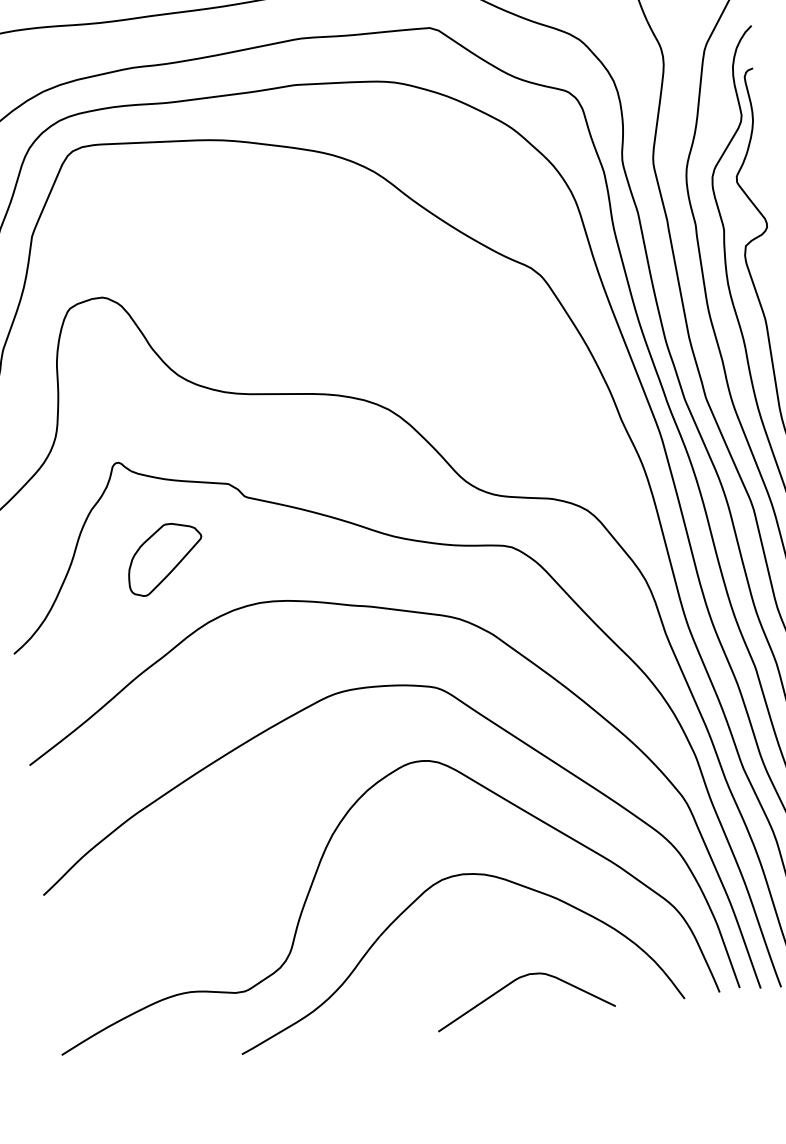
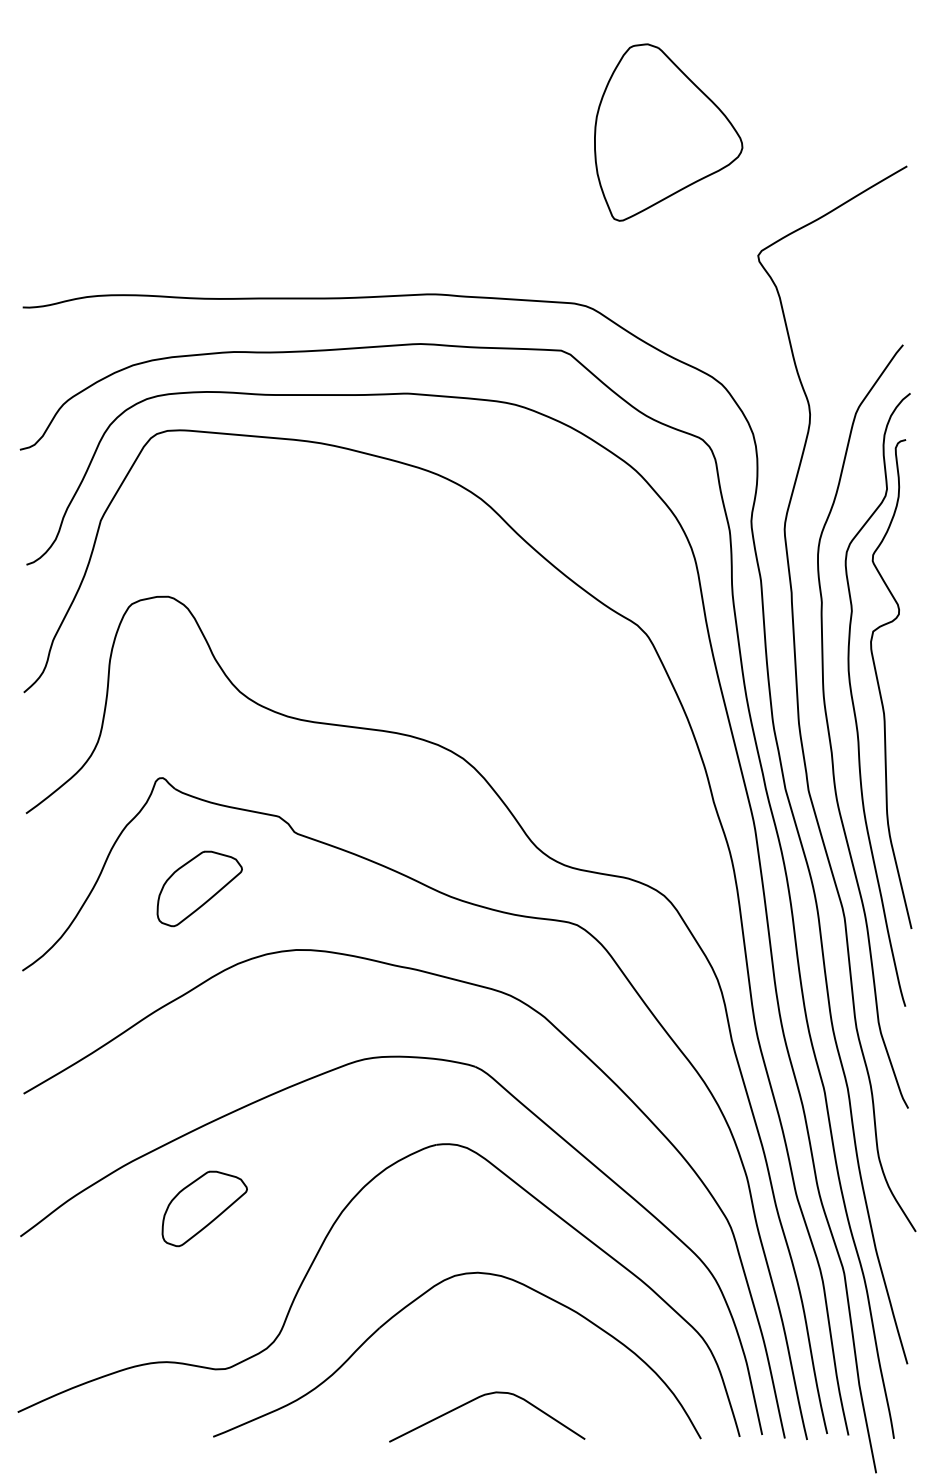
part: (207, 848) -> (204, 1208), added
curve: (516, 980) -> (481, 1397), moved

